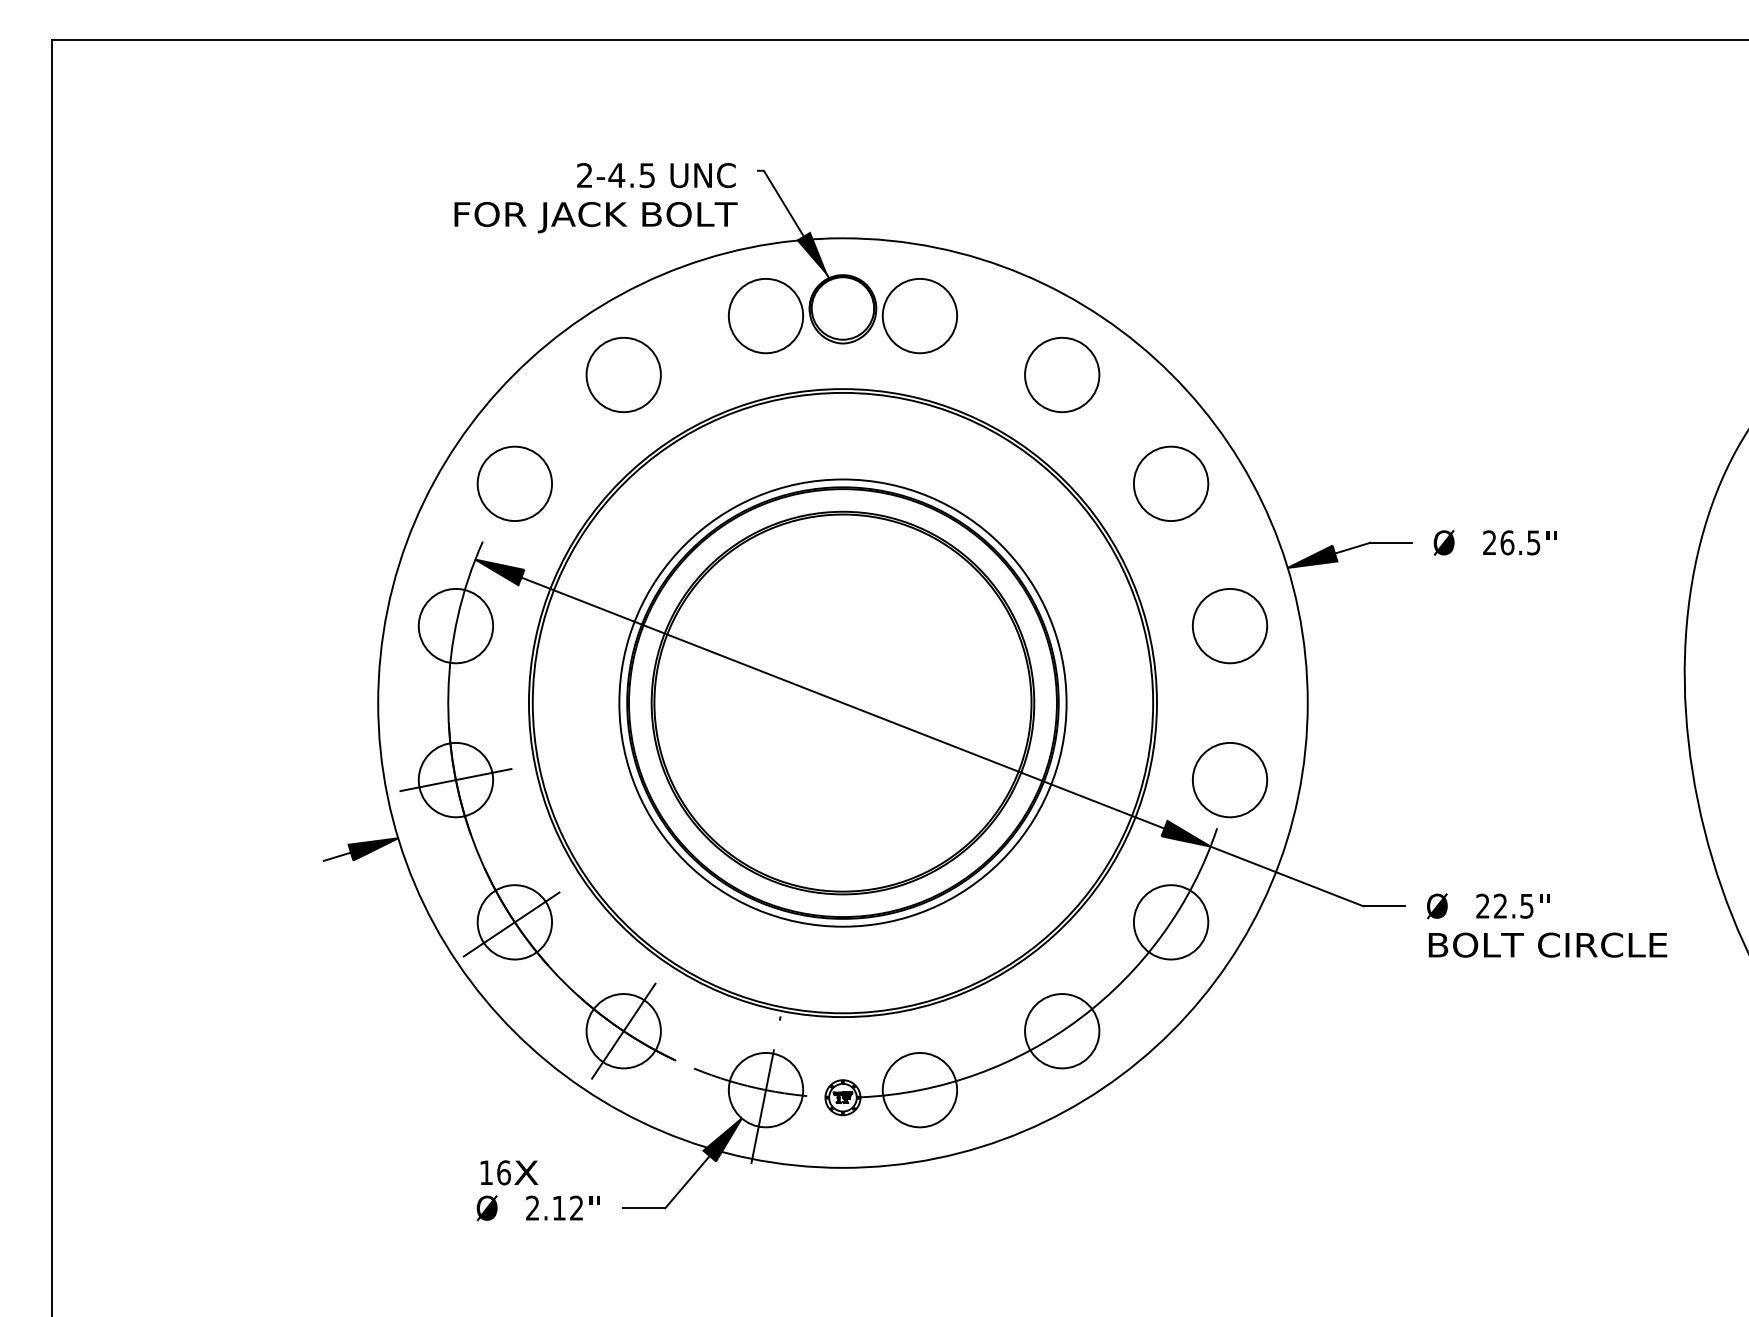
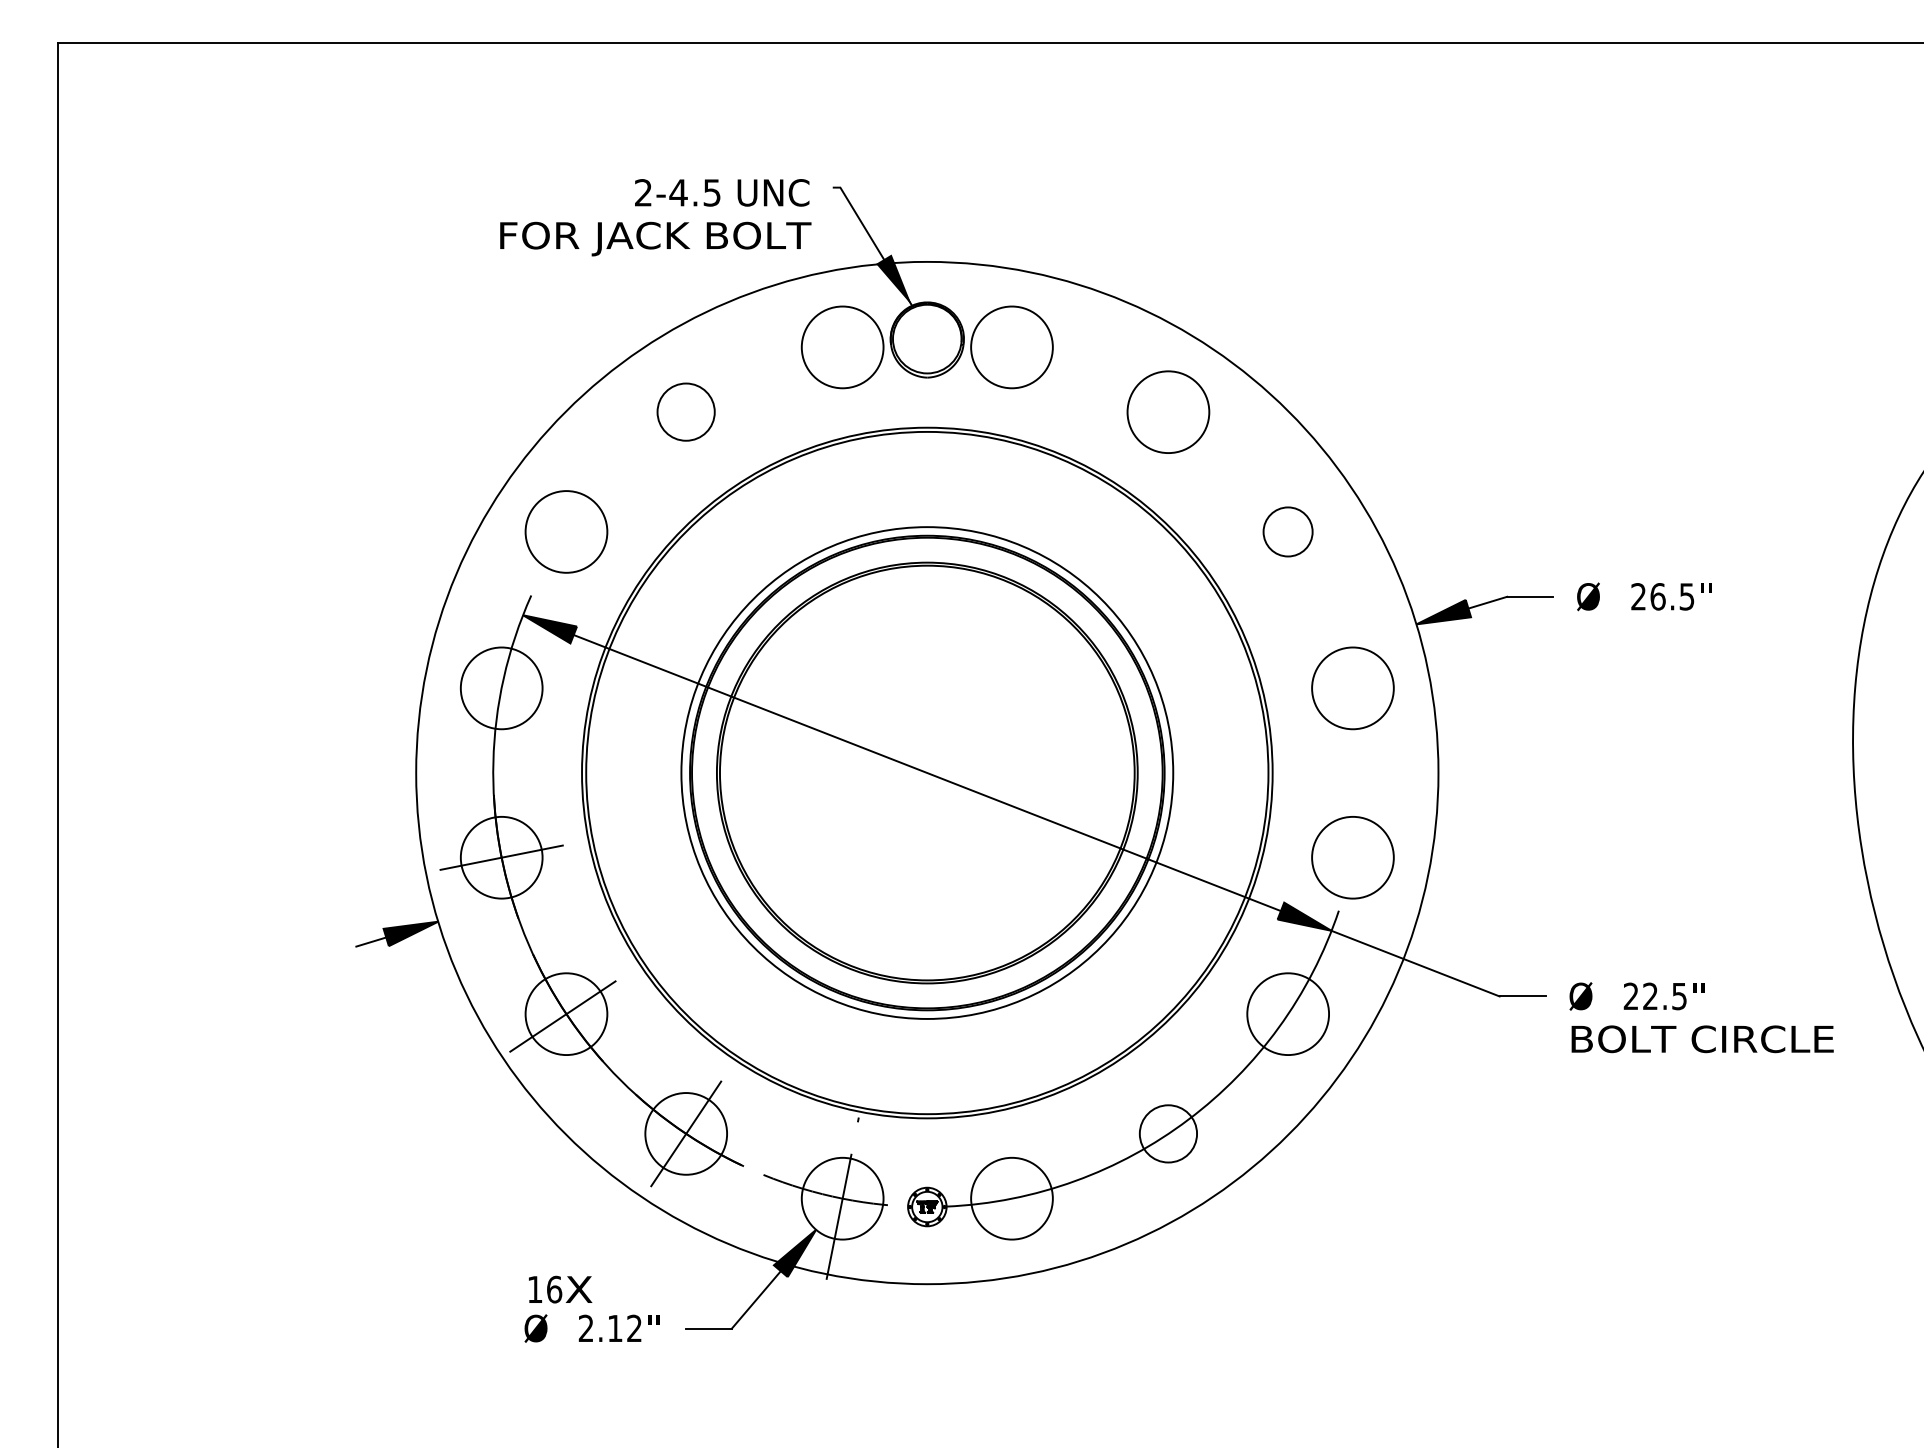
circle: (623, 374) -> (685, 411), size x0.7
circle: (1170, 483) -> (1287, 531), size x0.6
circle: (1062, 1030) -> (1168, 1133), size x0.7

